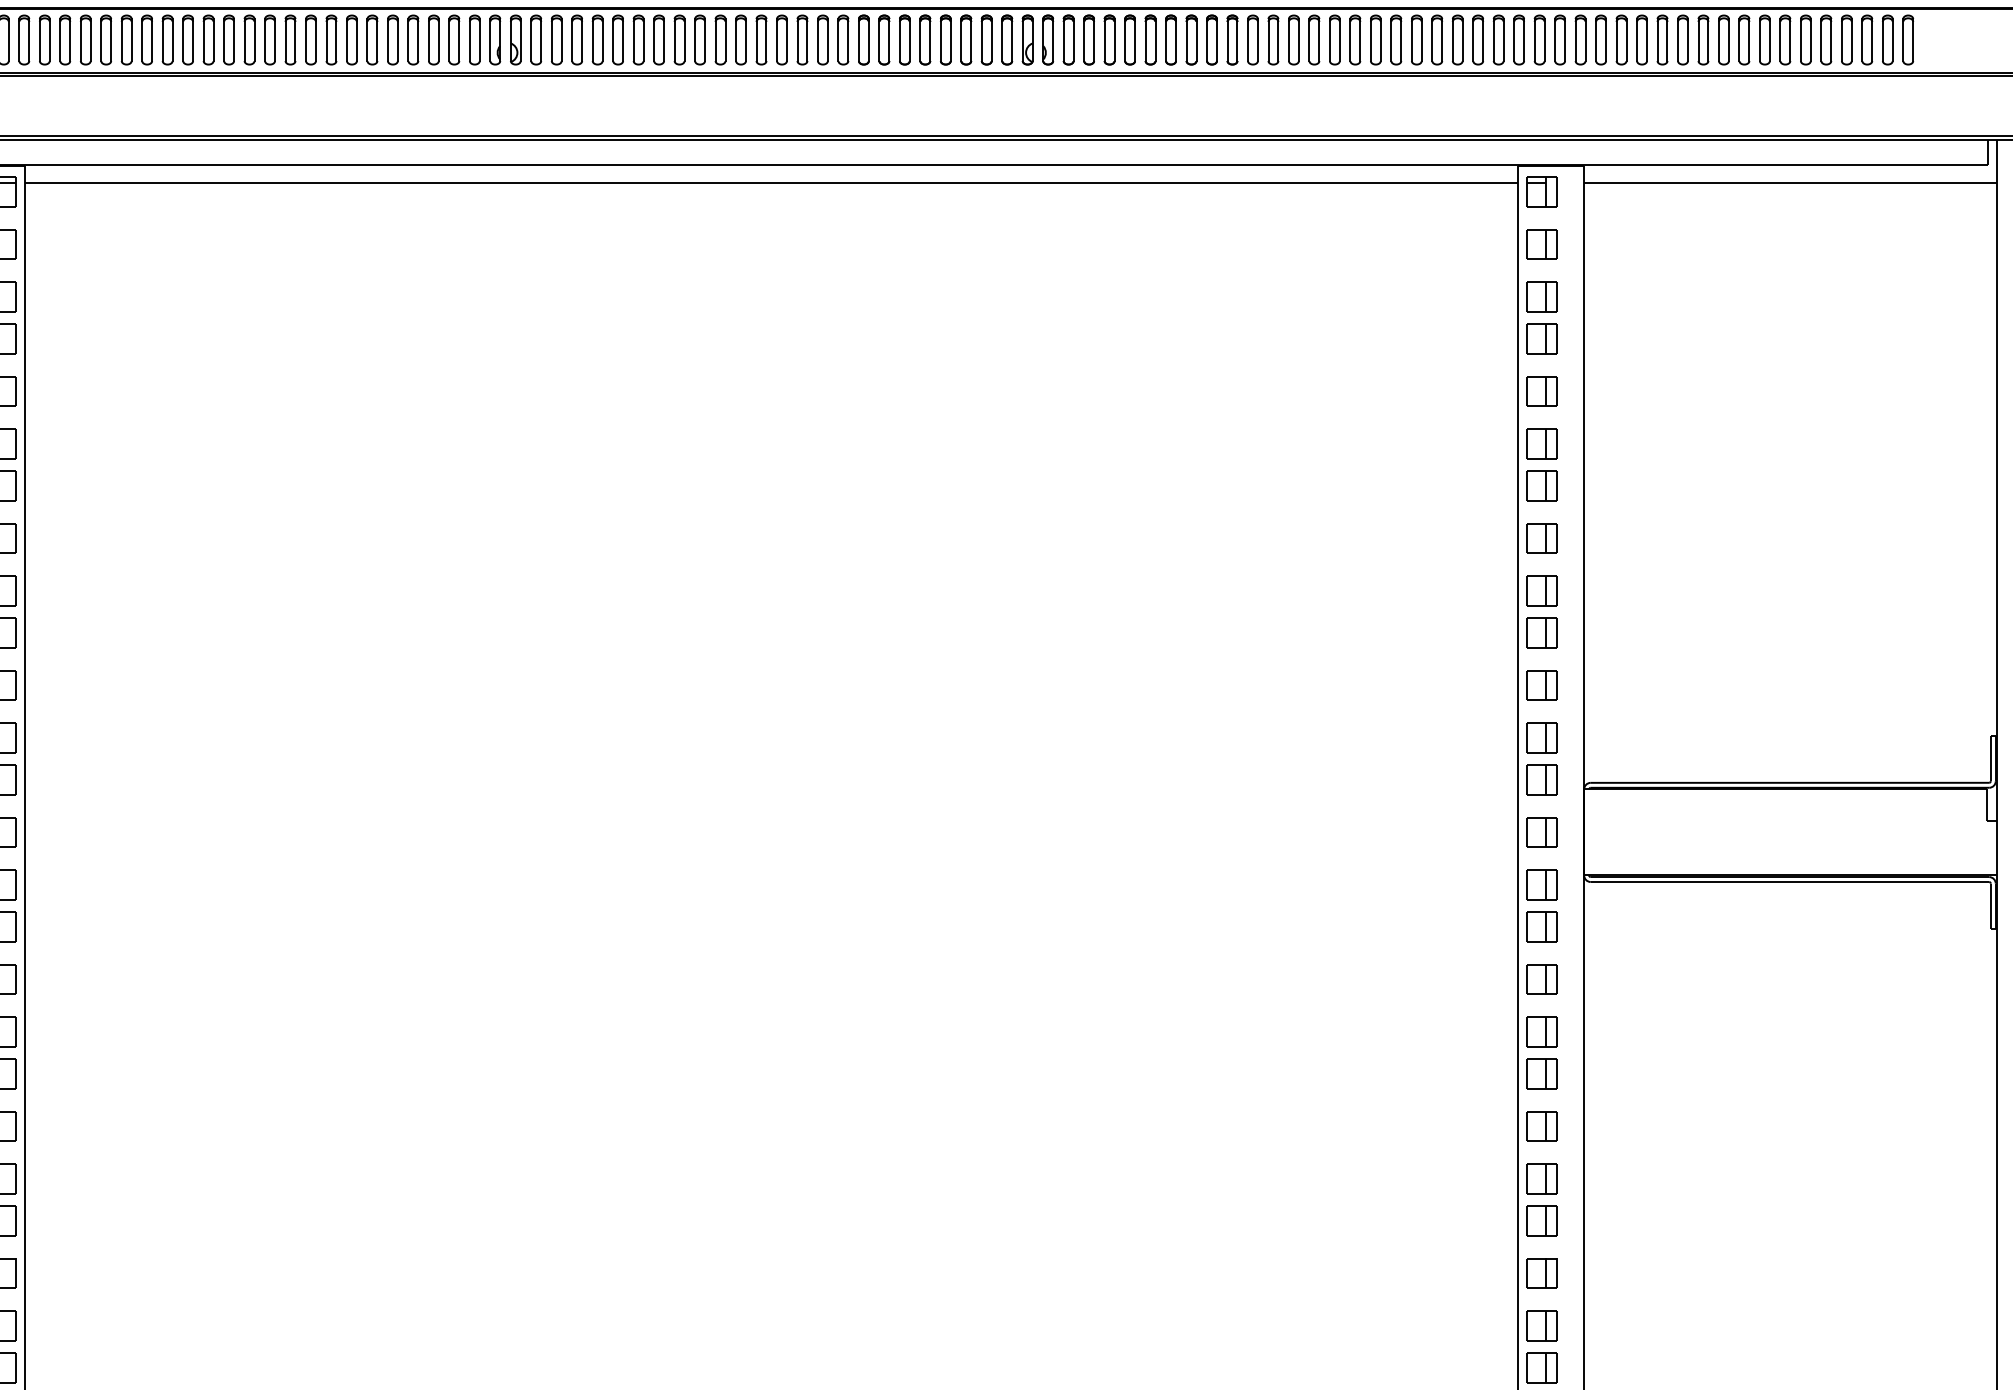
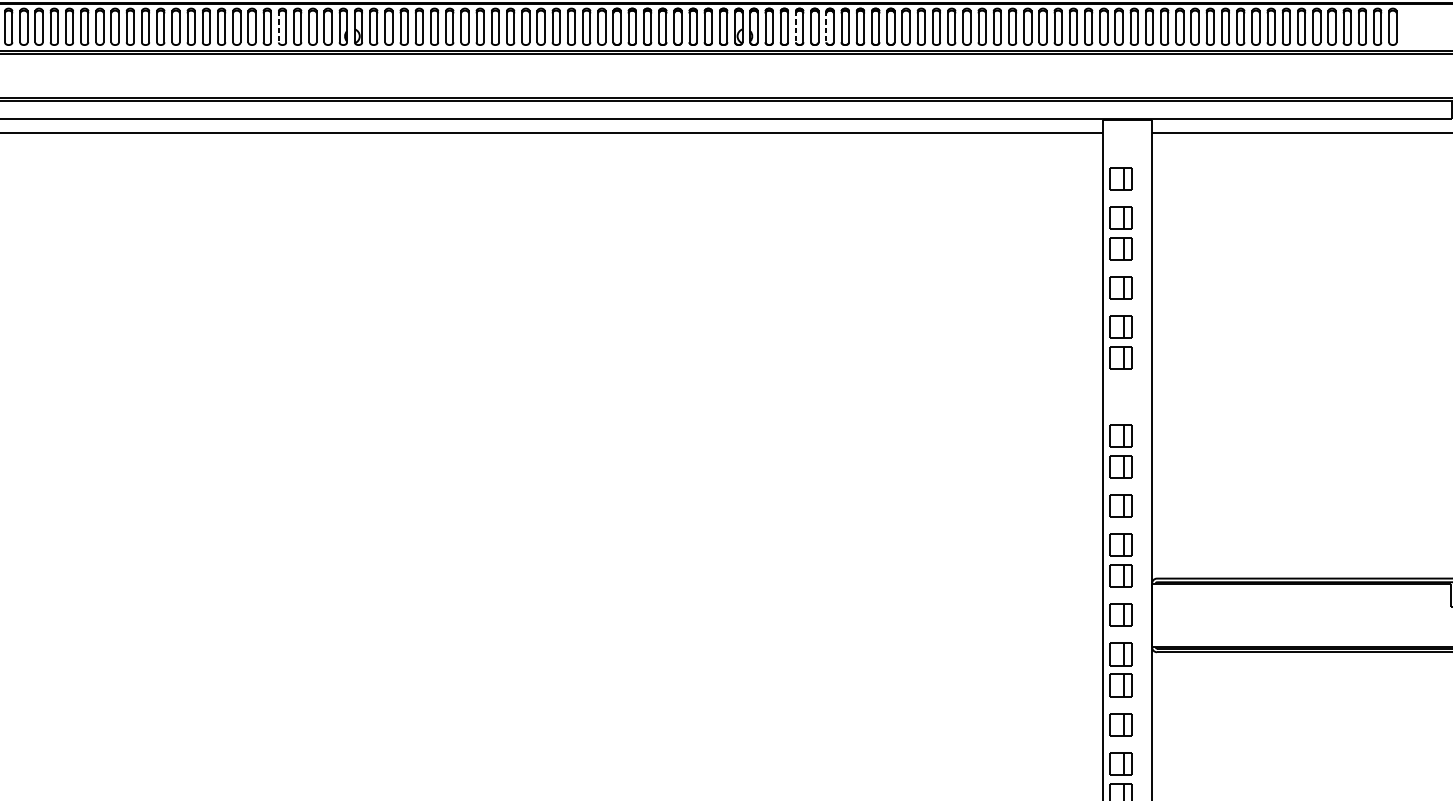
line: (408, 40) -> (278, 27), solid -> dashed
line: (1104, 40) -> (795, 27), solid -> dashed
line: (1145, 40) -> (826, 27), solid -> dashed
part: (1541, 191) -> (1120, 139), removed
part: (1541, 538) -> (1120, 397), removed

